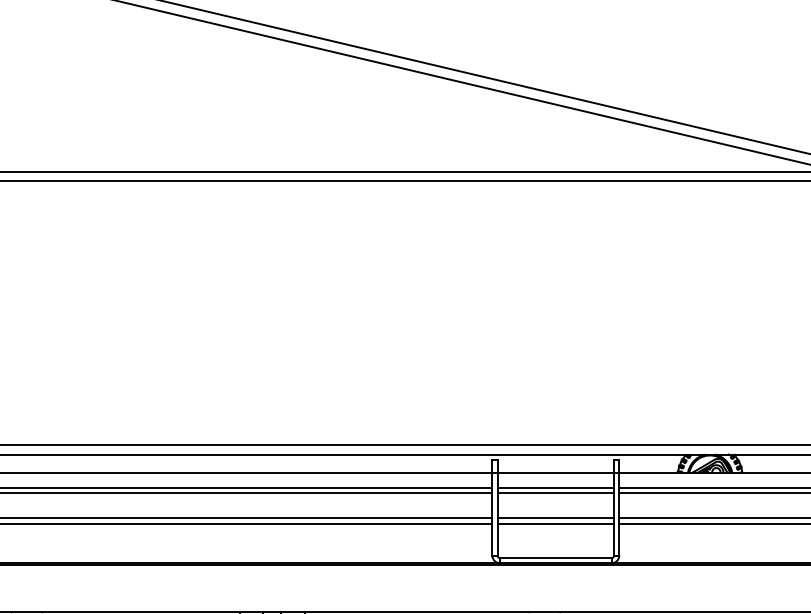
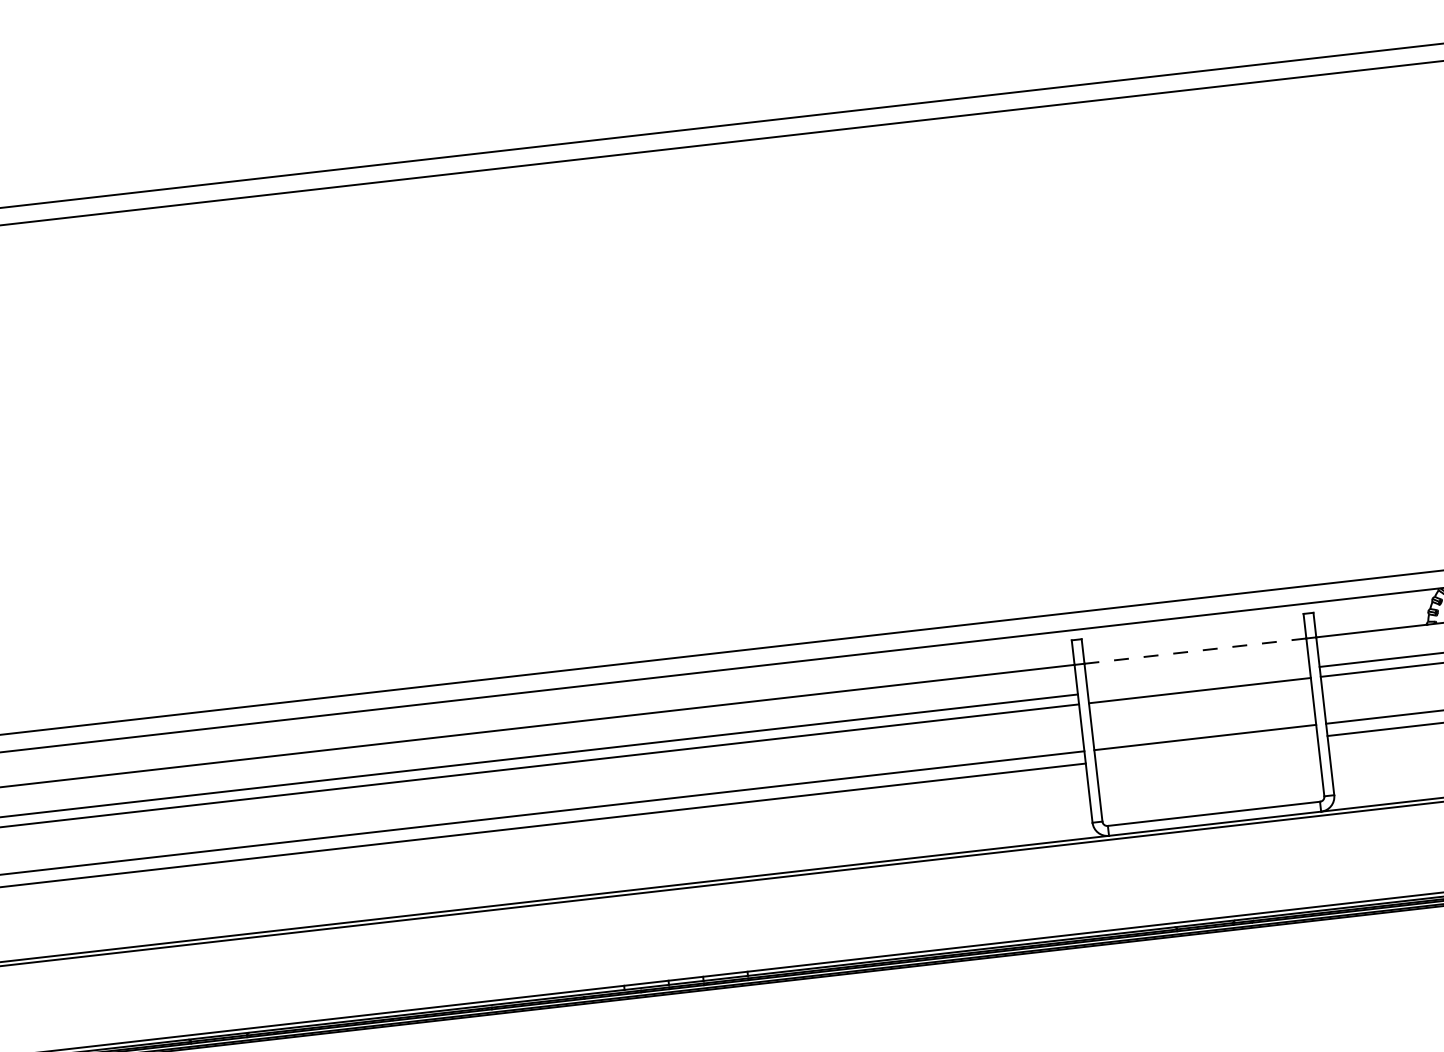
line: (555, 472) -> (1194, 650), solid -> dashed
line: (555, 488) -> (1198, 681), removed
line: (555, 524) -> (1206, 749), removed

